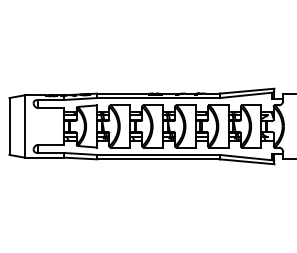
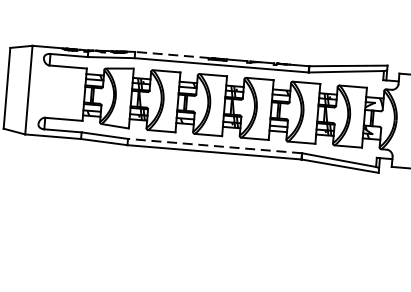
line: (122, 93) -> (171, 54), solid -> dashed
line: (157, 154) -> (213, 145), solid -> dashed

